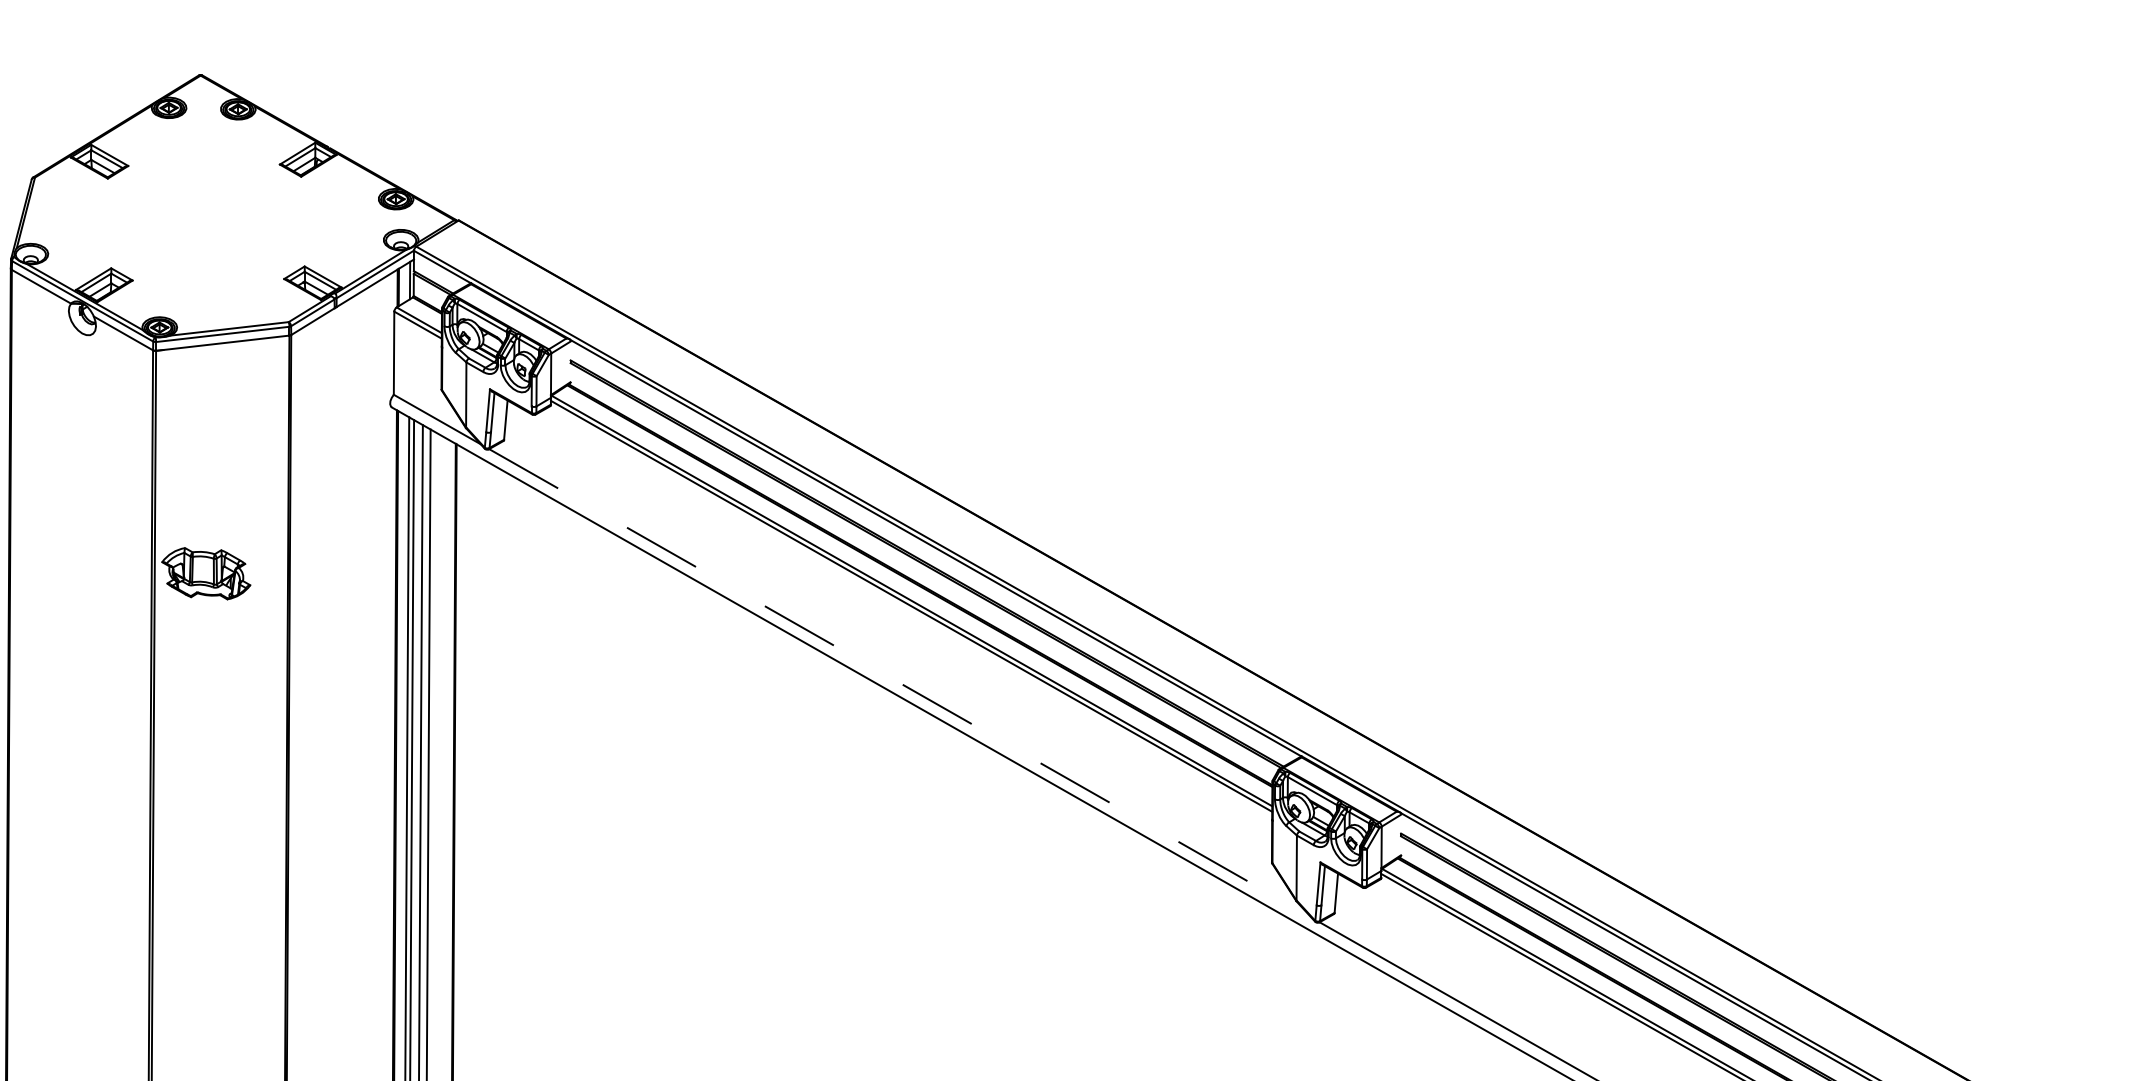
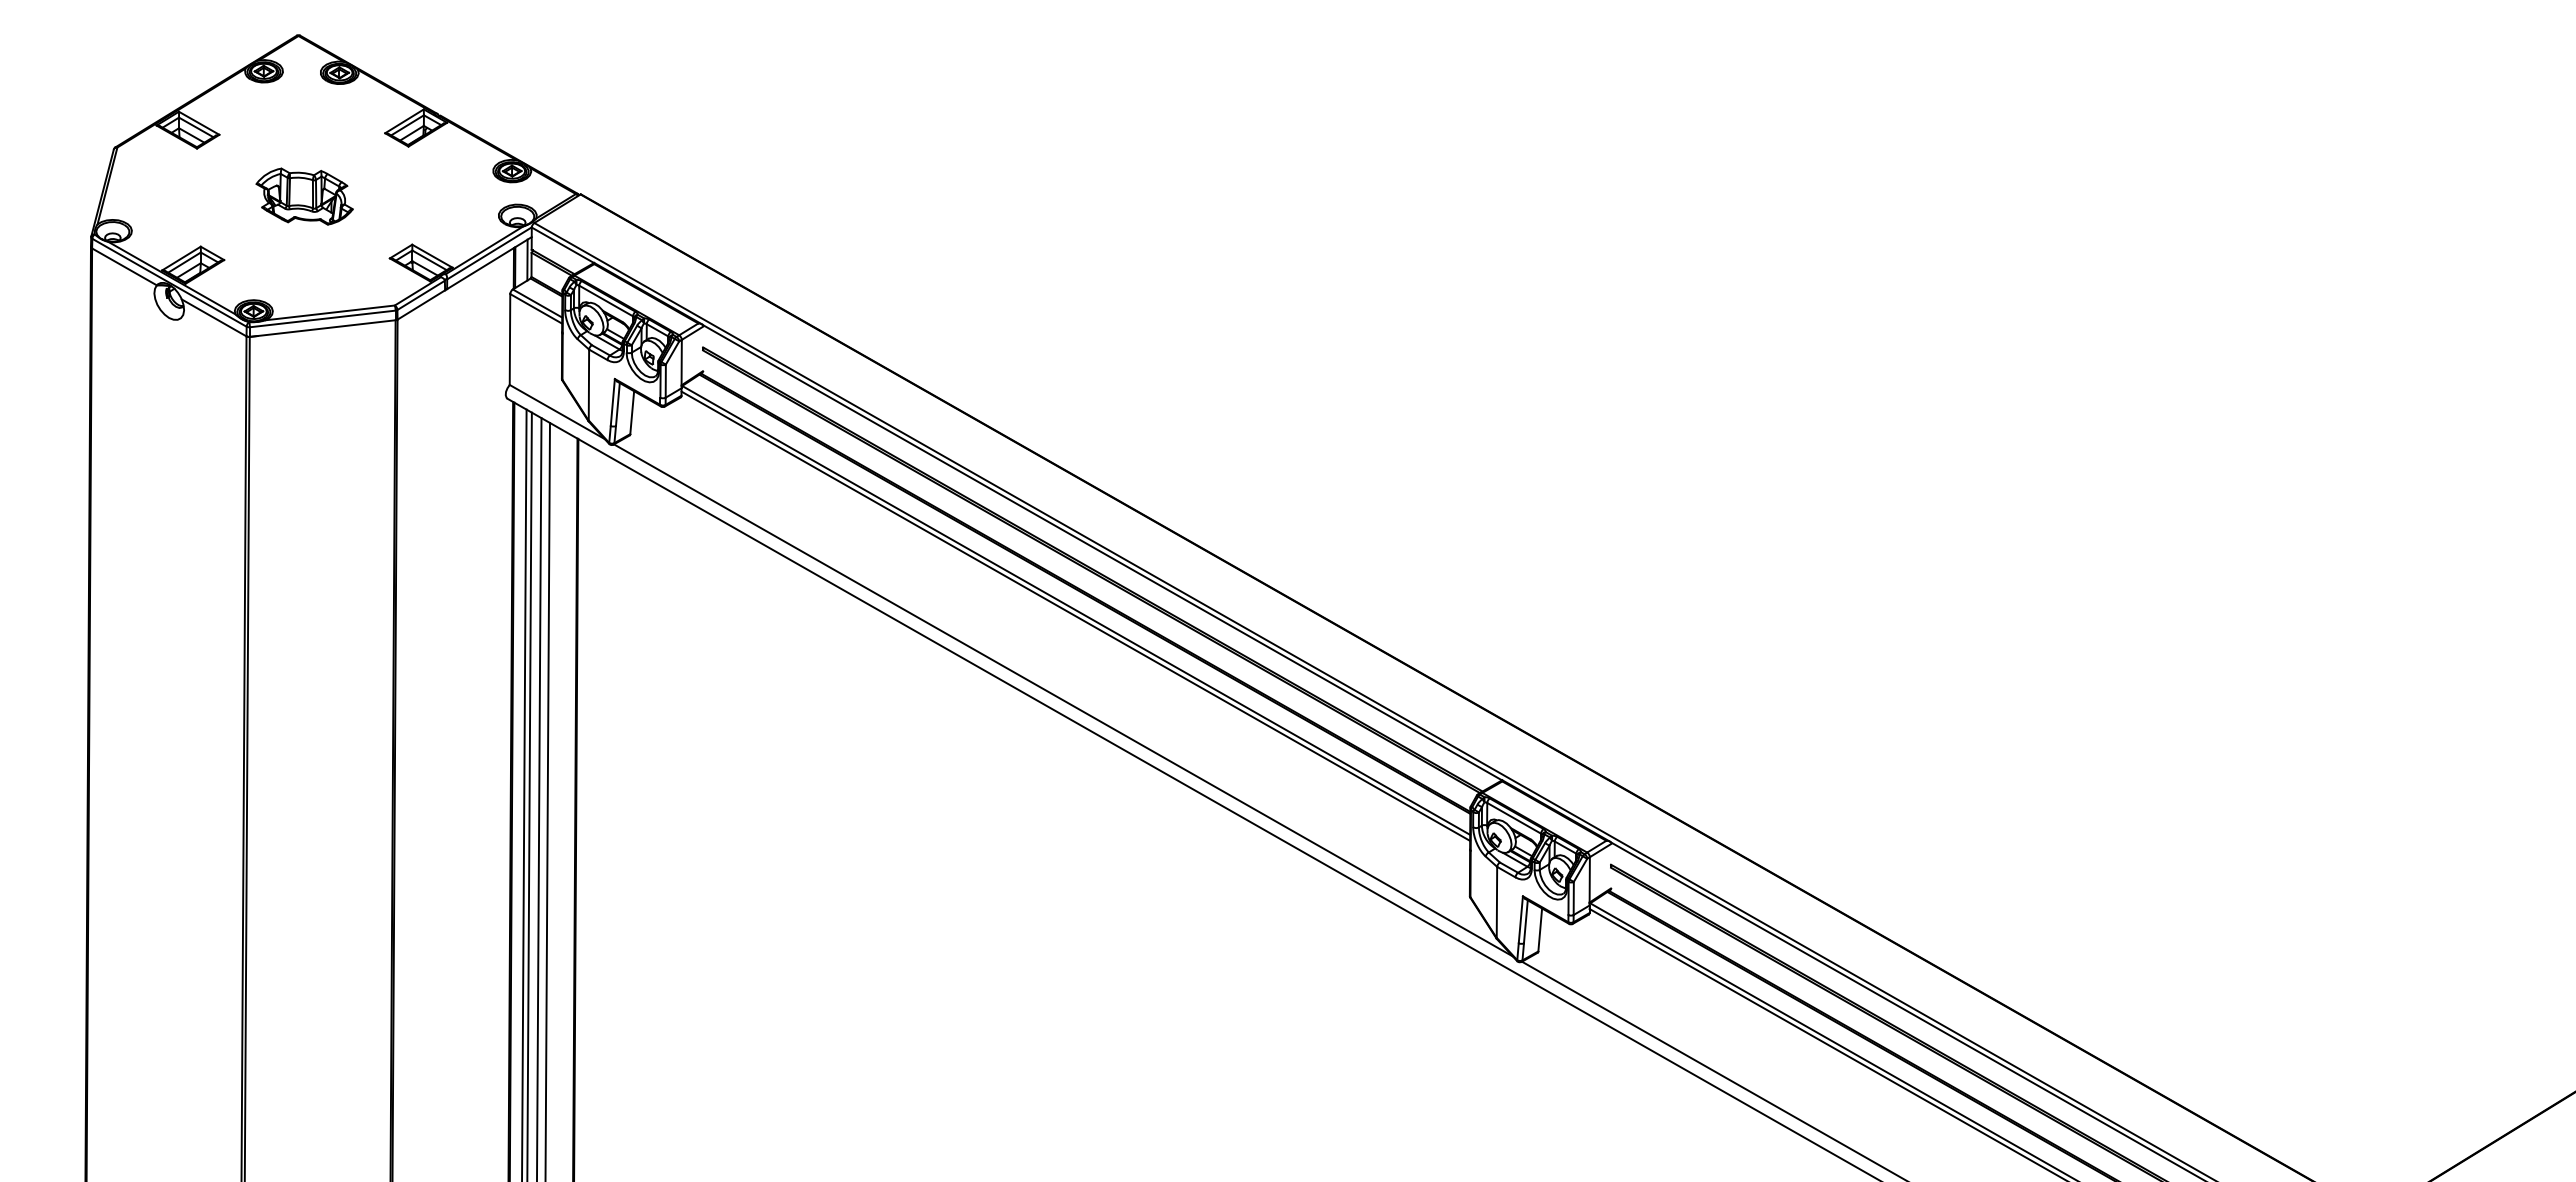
part: (206, 573) -> (304, 196), moved
line: (900, 683) -> (1063, 700), dashed -> solid

